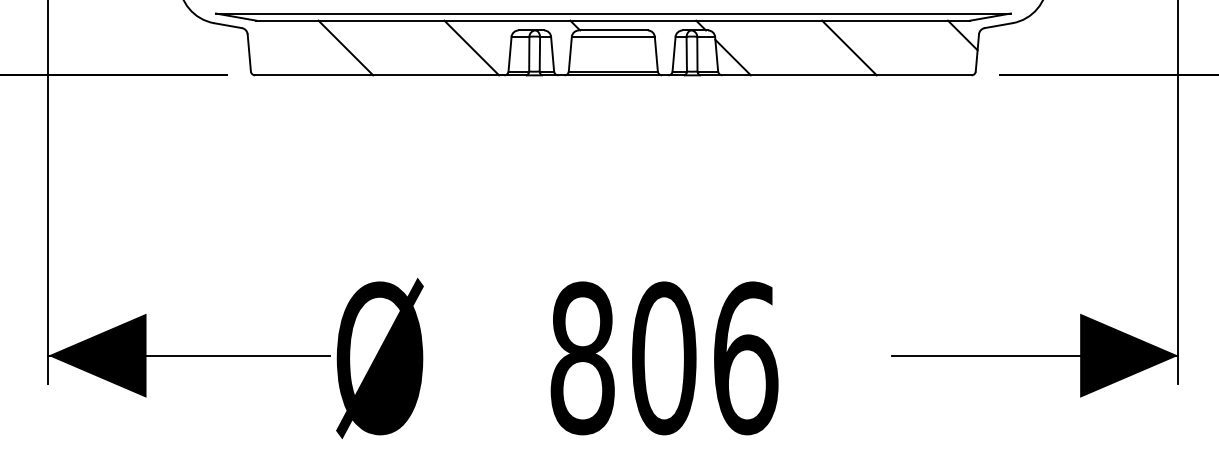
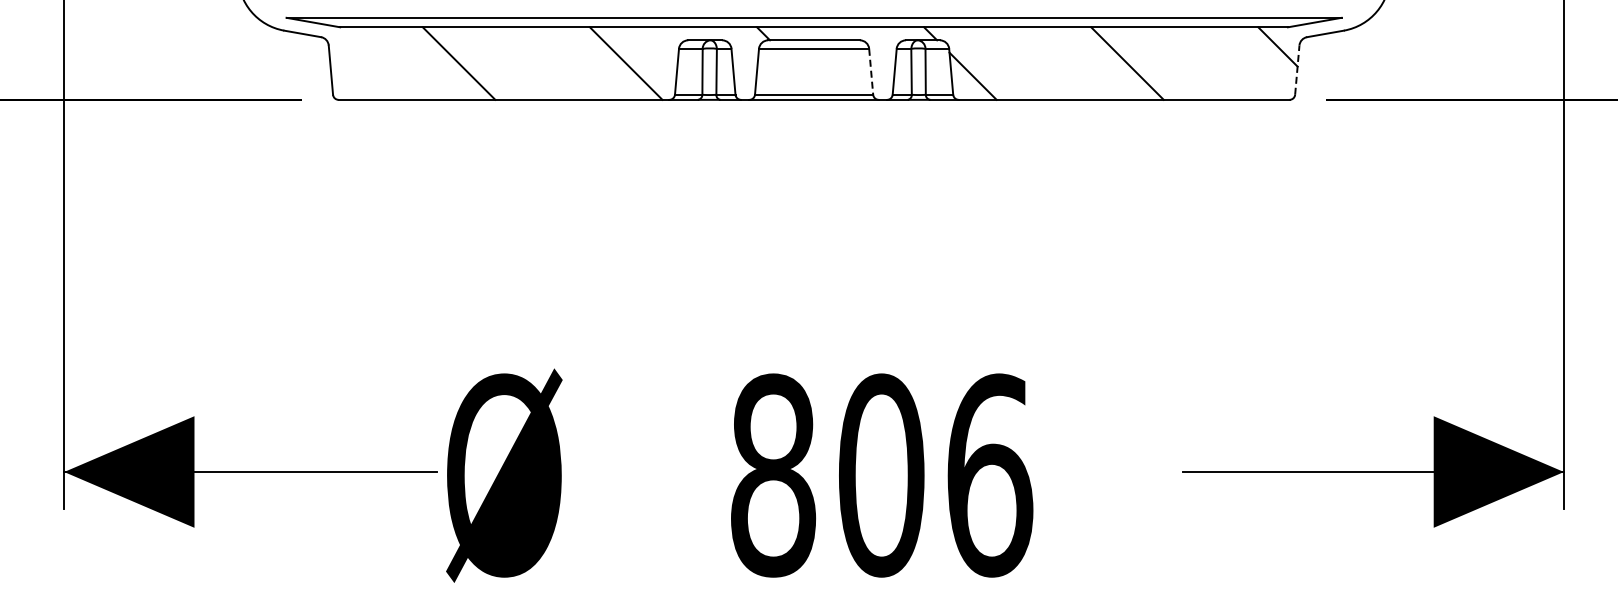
line: (977, 53) -> (1297, 70), solid -> dashed
line: (656, 54) -> (871, 72), solid -> dashed

